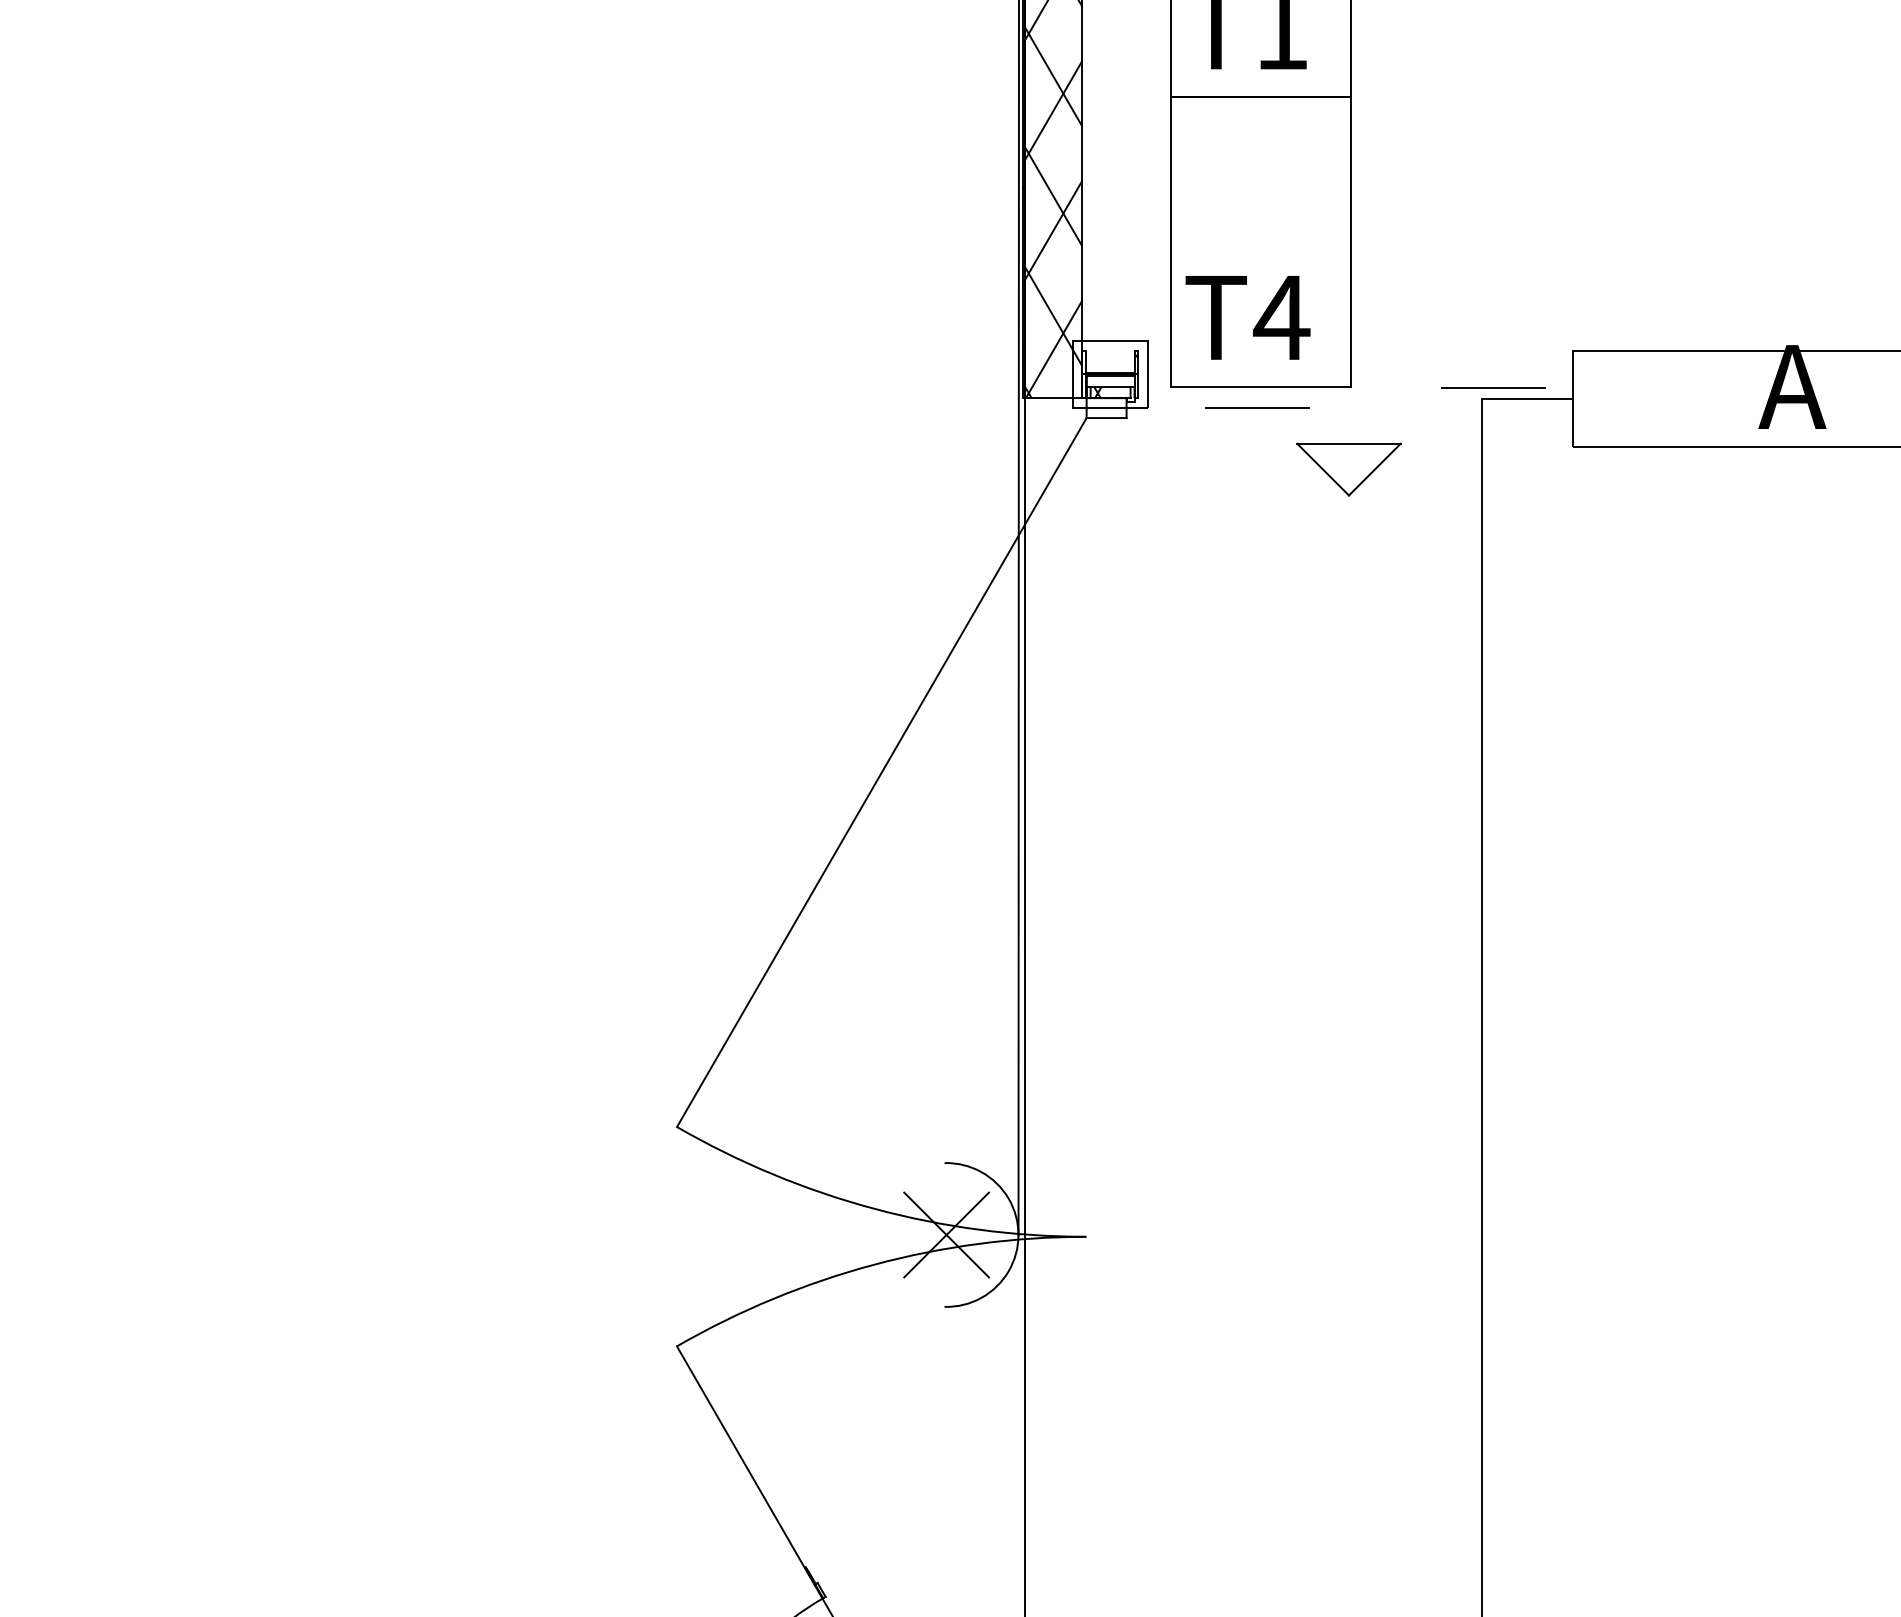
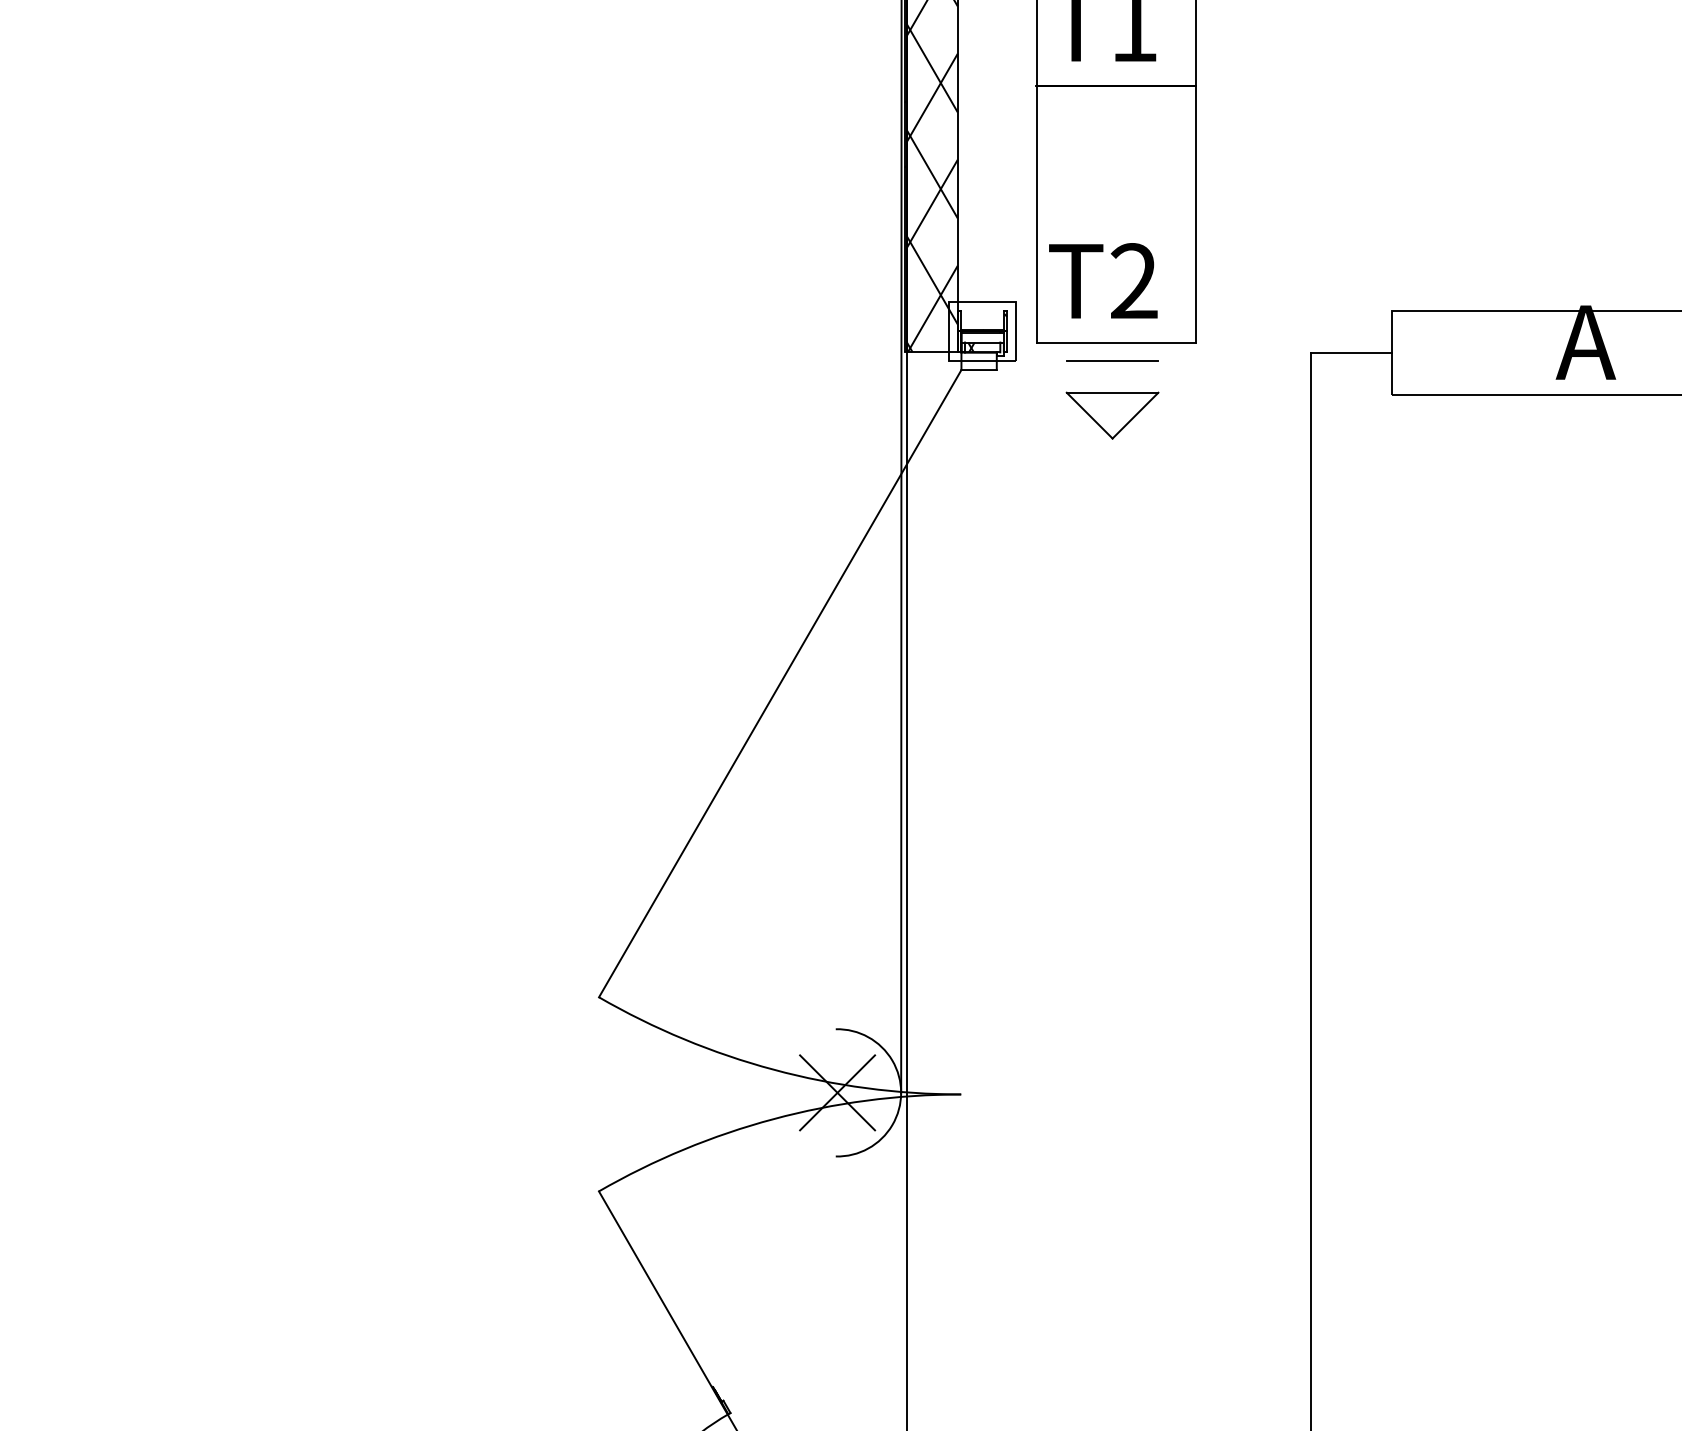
text: (1281, 316) -> (1133, 280), 4 -> 2
line: (1493, 388) -> (1321, 343), removed
part: (1348, 469) -> (1112, 415), moved

